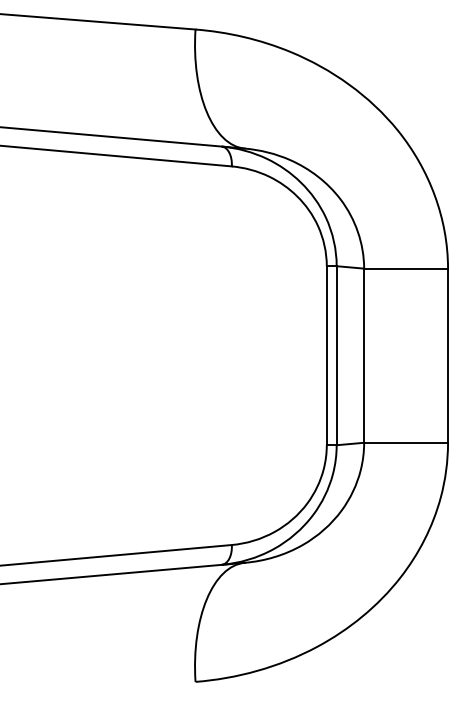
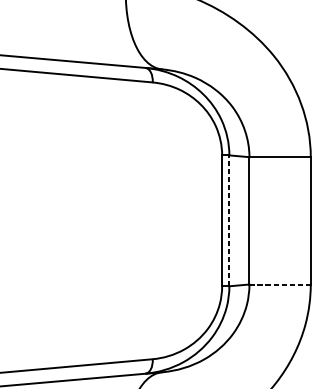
line: (336, 355) -> (229, 220), solid -> dashed
line: (406, 442) -> (280, 284), solid -> dashed

